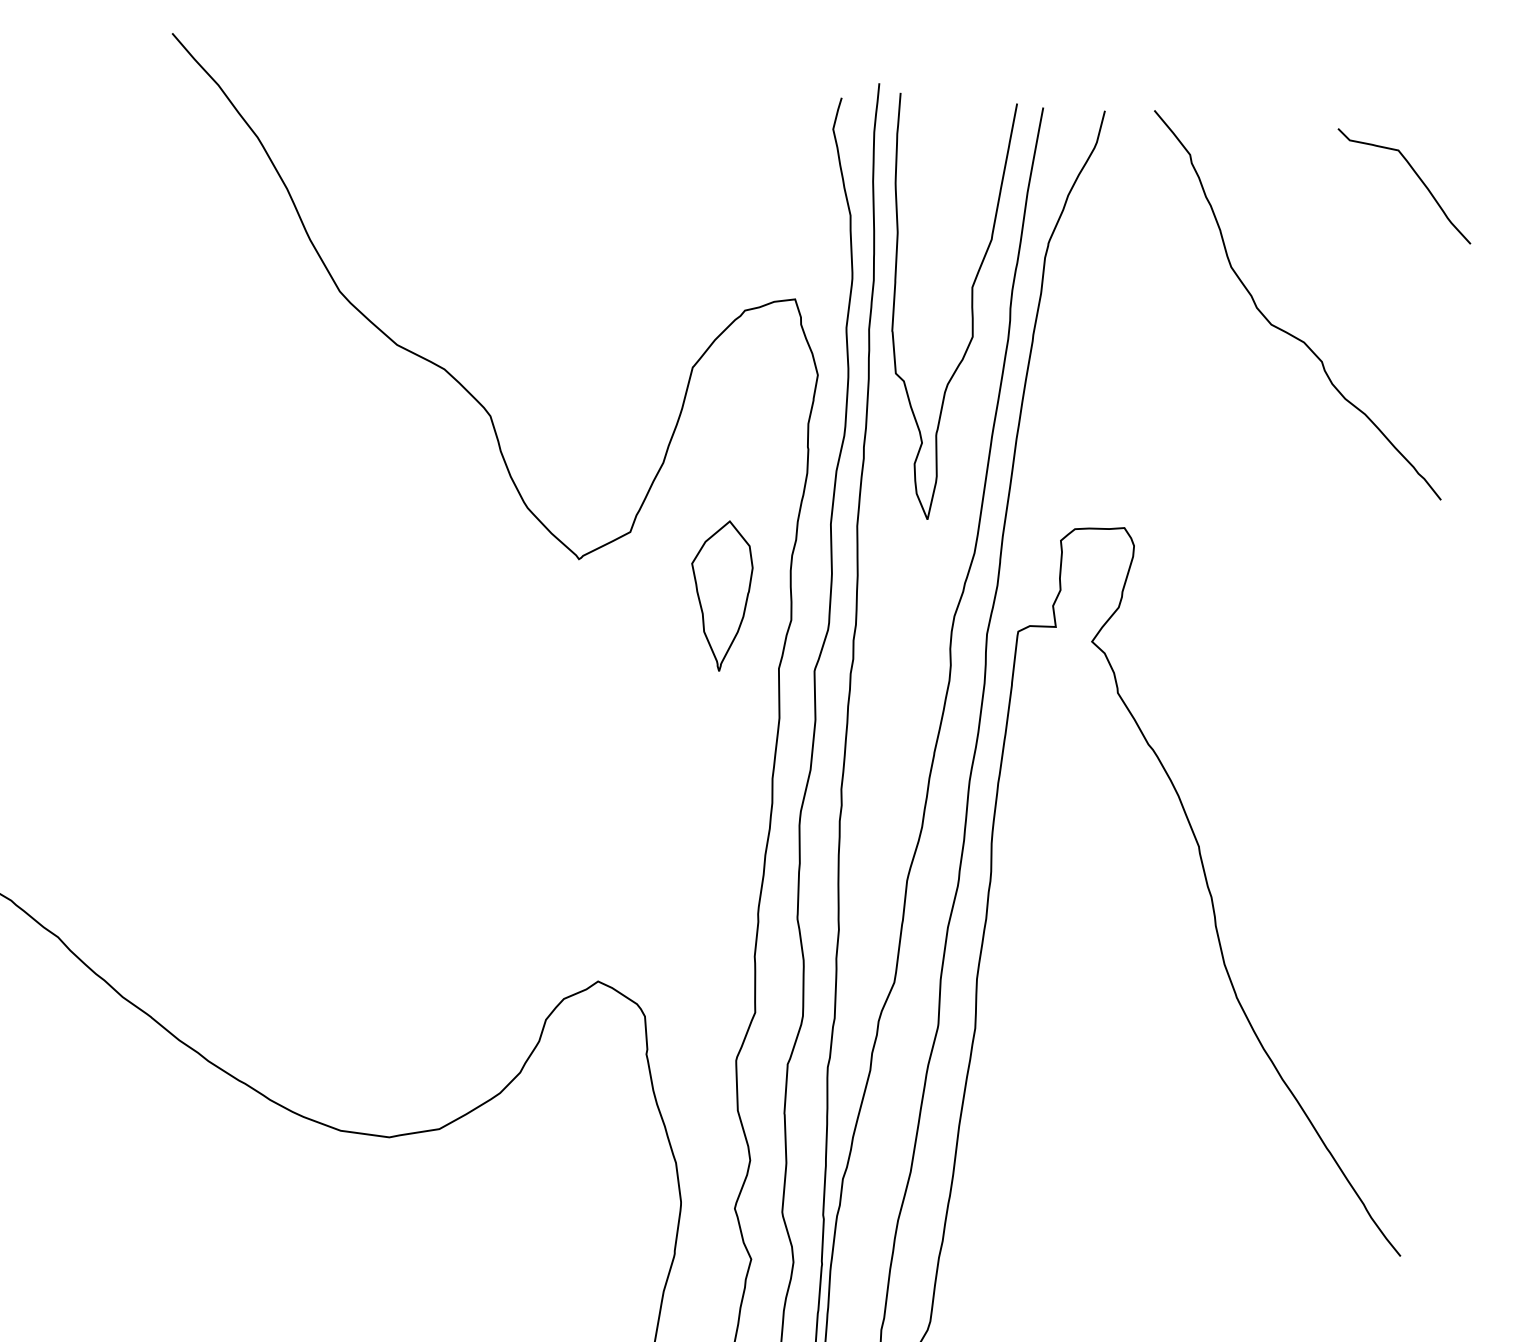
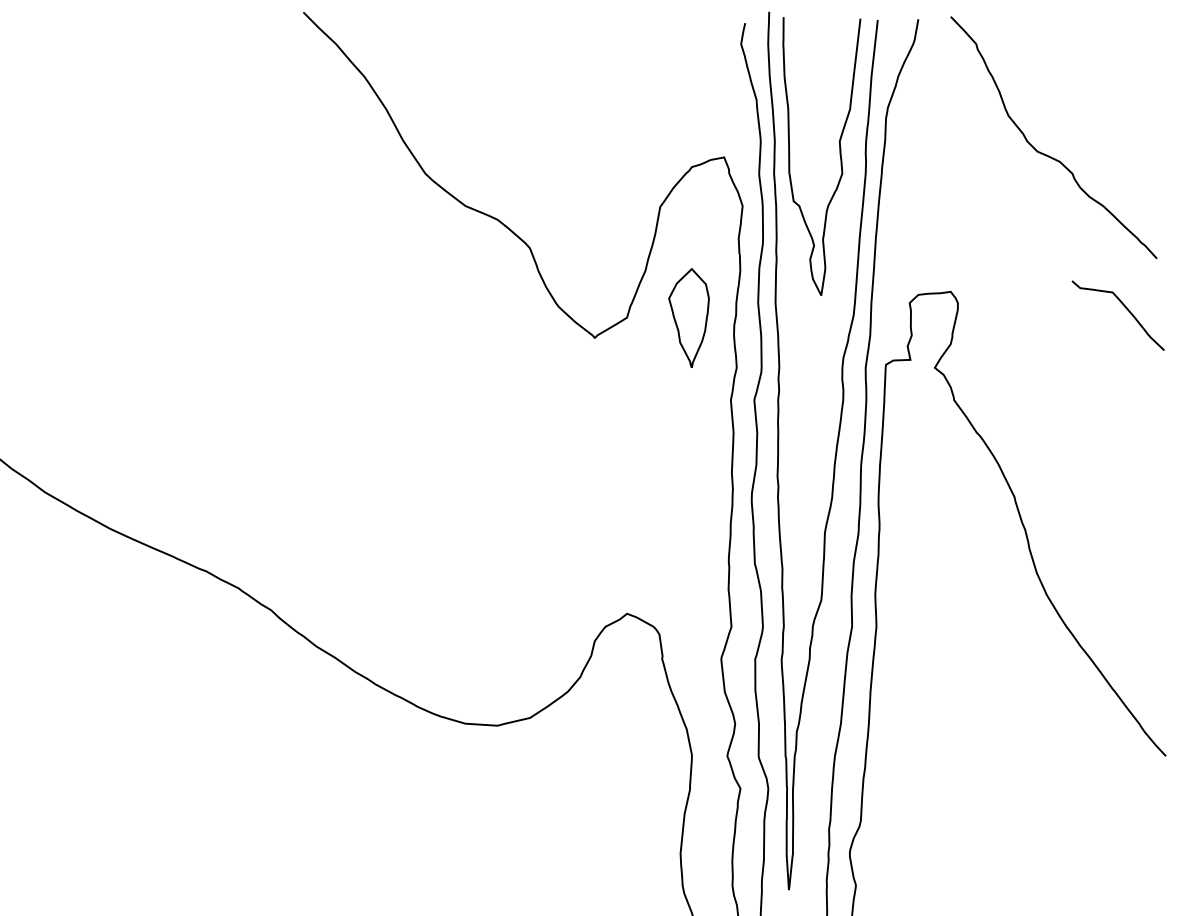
curve: (1414, 174) -> (1124, 307), moved
part: (719, 594) -> (688, 317), moved

